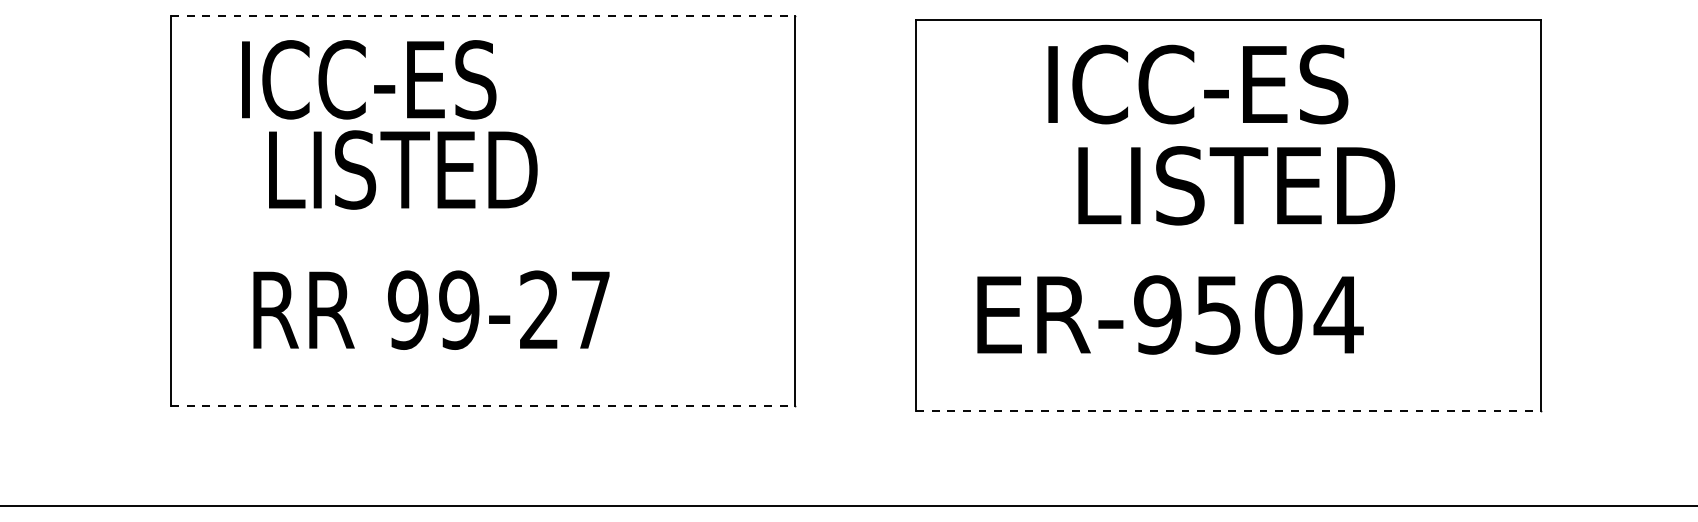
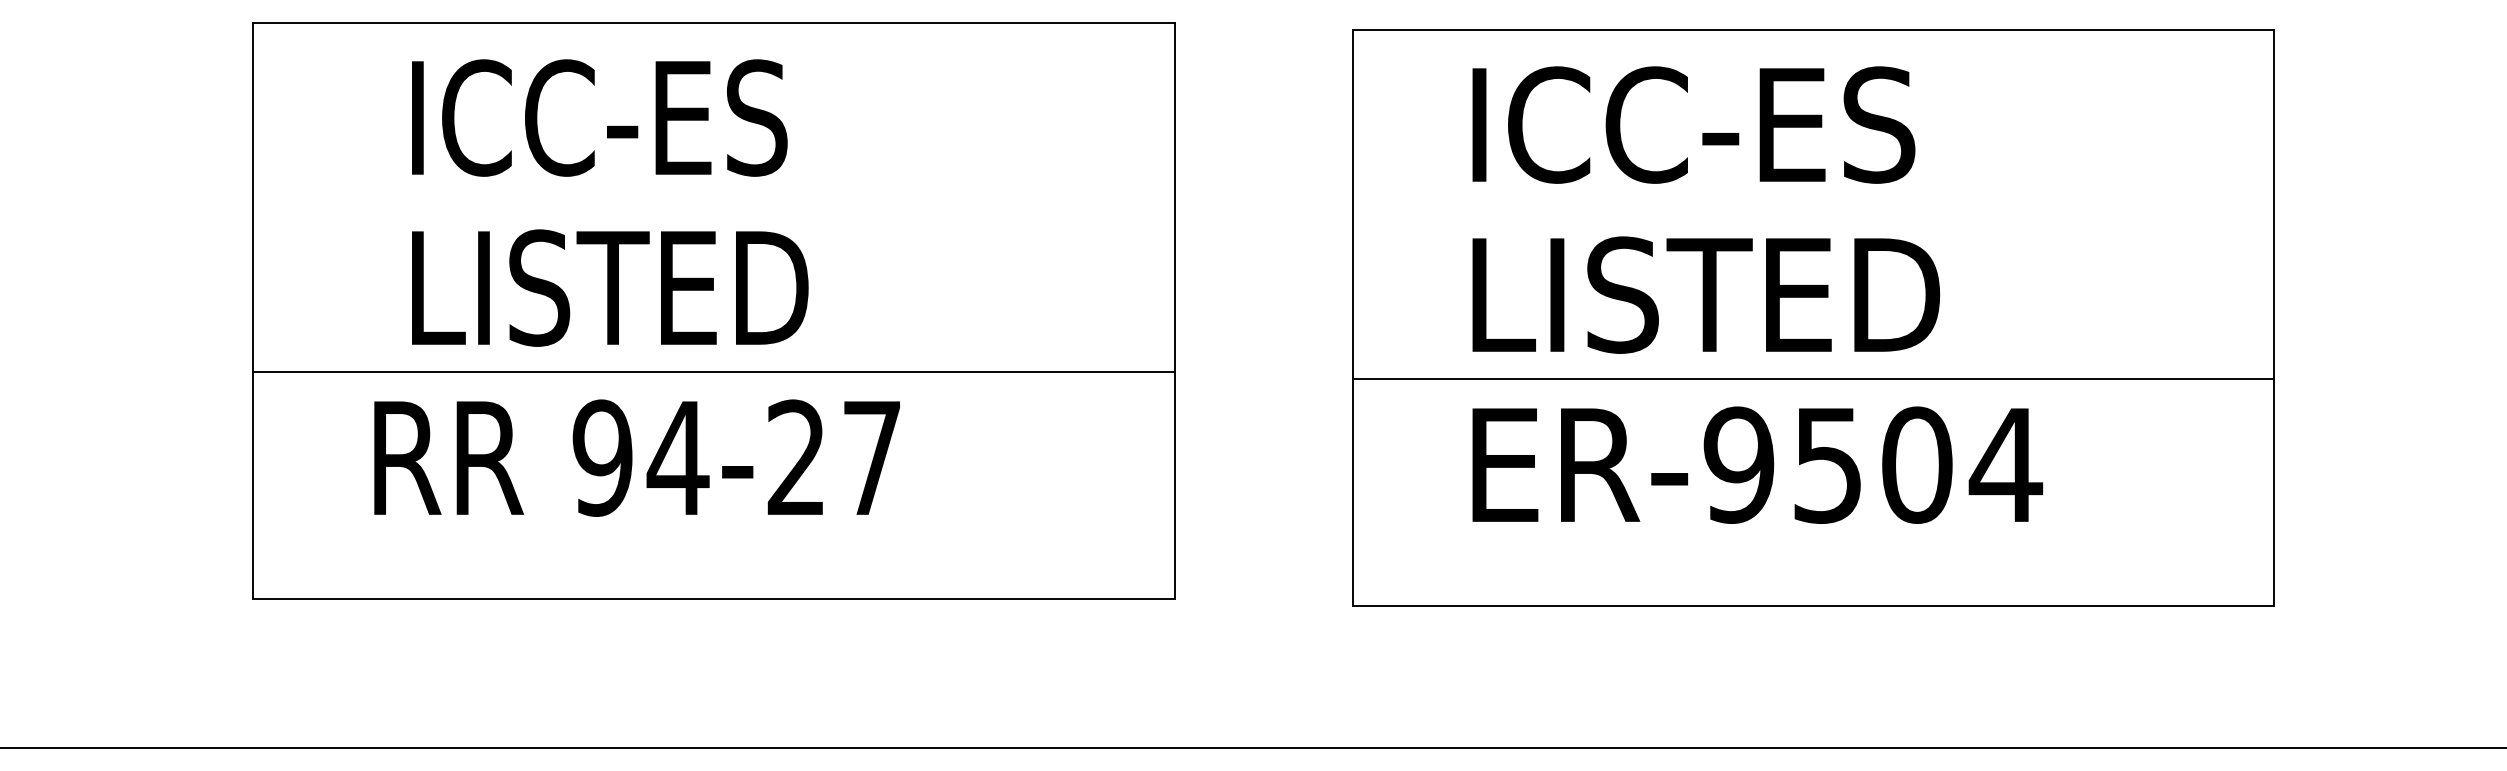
line: (483, 15) -> (713, 23), dashed -> solid
text: (369, 79) -> (600, 117), moved
text: (1198, 84) -> (1694, 124), moved
text: (403, 169) -> (610, 287), moved
text: (1236, 185) -> (1705, 294), moved
line: (483, 251) -> (713, 371), added
line: (1228, 256) -> (1813, 378), added
text: (459, 309) -> (678, 457), 99-27 -> 94-27
text: (1170, 314) -> (1757, 464), moved
line: (483, 405) -> (713, 598), dashed -> solid
line: (1228, 410) -> (1813, 606), dashed -> solid

